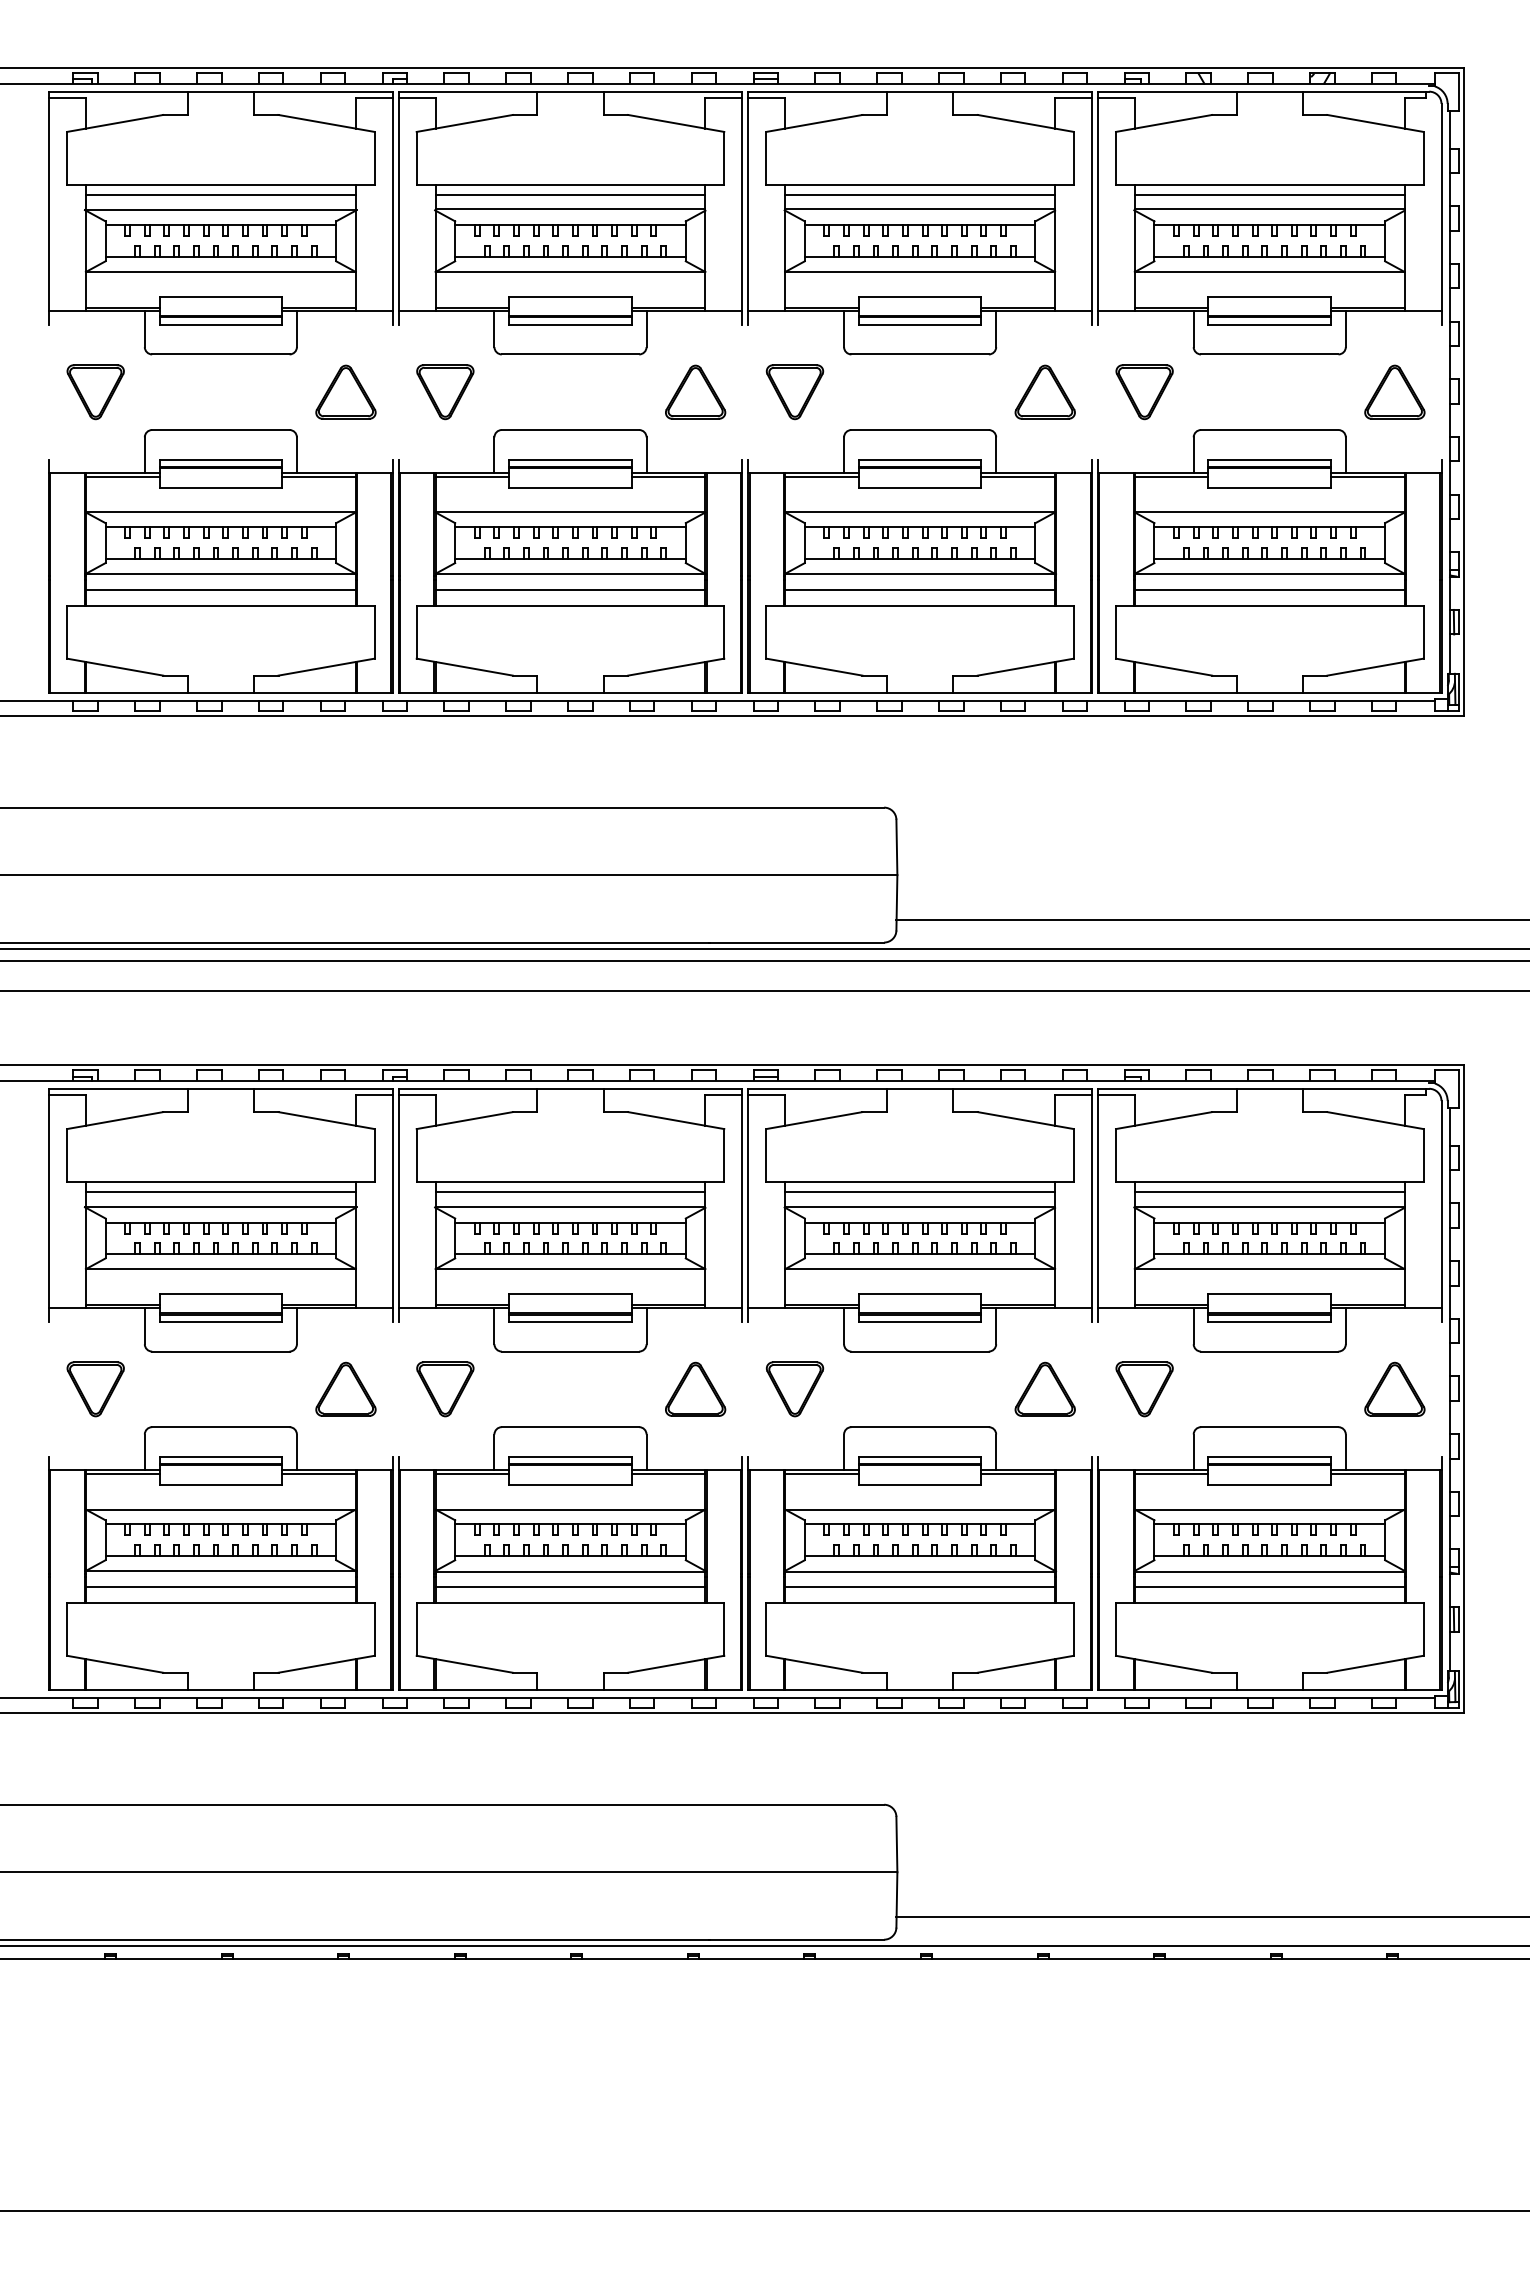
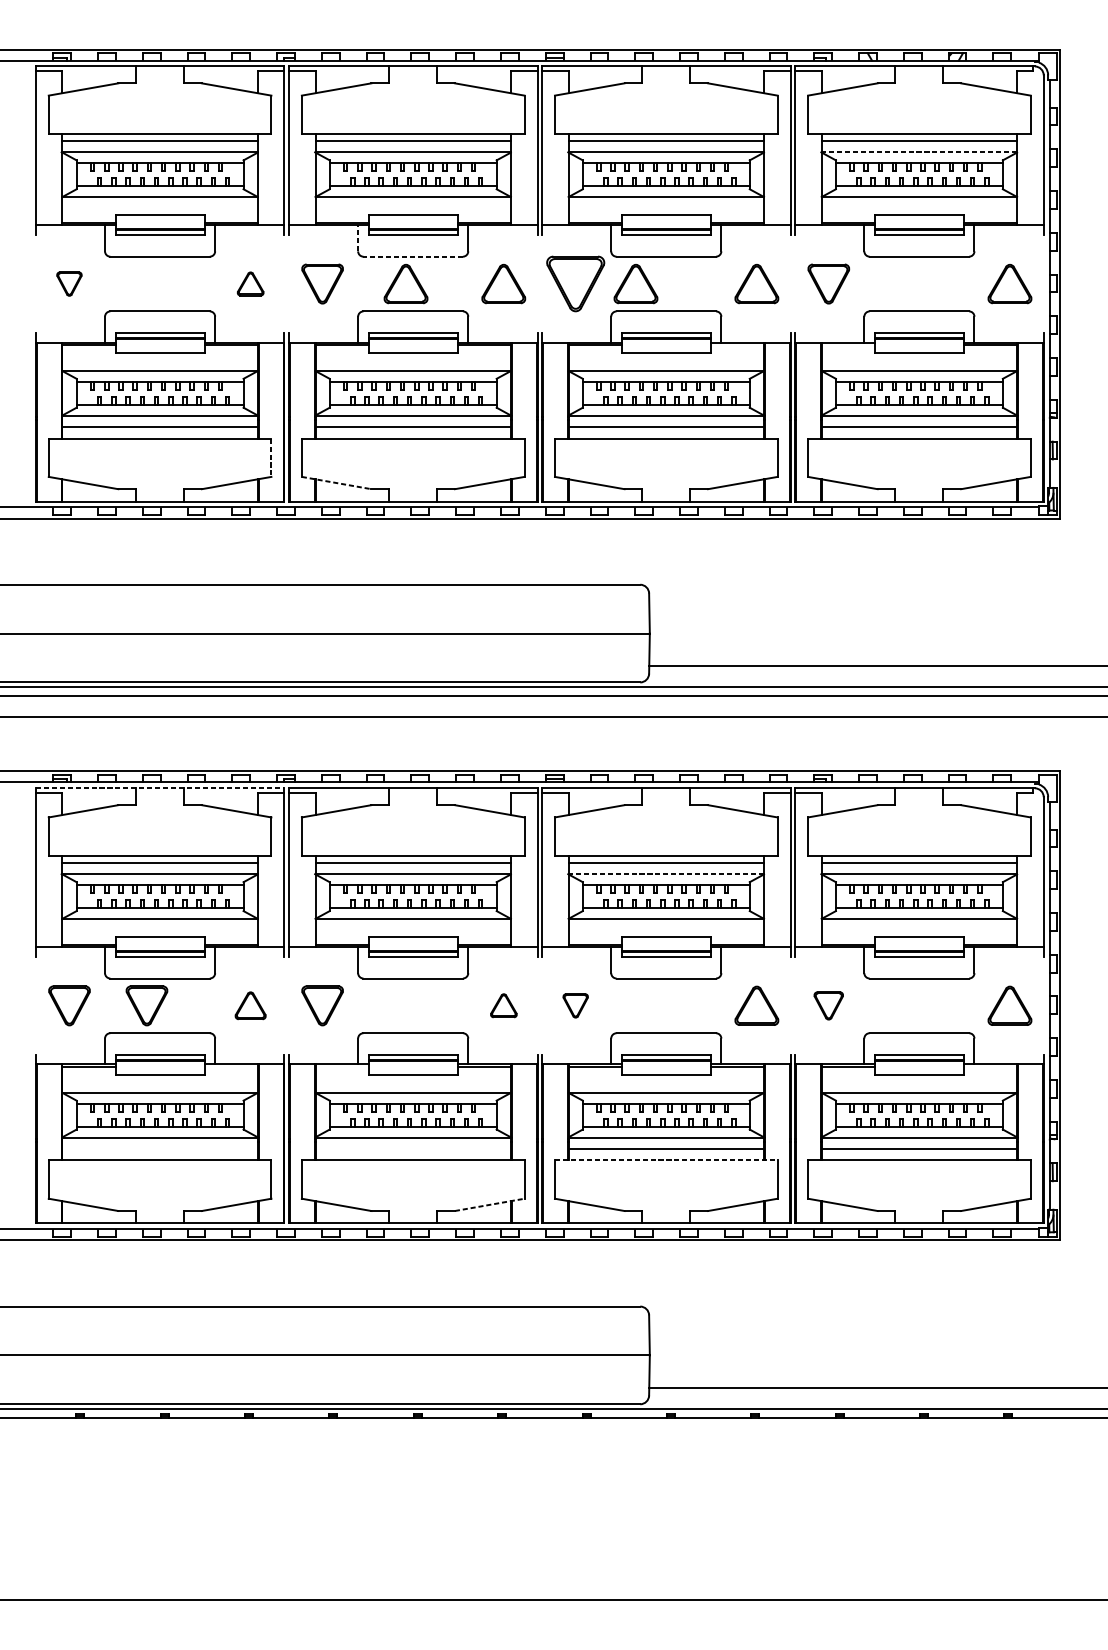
line: (1269, 209) -> (919, 151), solid -> dashed
line: (494, 329) -> (358, 238), solid -> dashed
line: (570, 354) -> (413, 256), solid -> dashed
part: (345, 391) -> (250, 283), size x0.6
part: (560, 391) -> (405, 283), added
part: (877, 391) -> (635, 283), added
part: (95, 392) -> (69, 284), size x0.6
part: (794, 392) -> (575, 284), size x1.4
line: (1018, 476) -> (737, 345), removed
line: (1171, 476) -> (848, 345), removed
line: (374, 632) -> (271, 457), solid -> dashed
line: (464, 667) -> (336, 483), solid -> dashed
line: (220, 1088) -> (159, 788), solid -> dashed
line: (920, 1206) -> (666, 873), solid -> dashed
part: (345, 1388) -> (250, 1005), size x0.7
part: (695, 1388) -> (503, 1005), size x0.6
part: (202, 1389) -> (146, 1005), added
part: (794, 1389) -> (575, 1005), size x0.6
part: (1144, 1389) -> (828, 1005), size x0.7
line: (318, 1474) -> (230, 1067), removed
line: (472, 1474) -> (342, 1067), removed
line: (1367, 1474) -> (990, 1067), removed
line: (220, 1586) -> (159, 1148), removed
line: (570, 1586) -> (413, 1148), removed
line: (920, 1602) -> (666, 1160), solid -> dashed
line: (676, 1664) -> (489, 1205), solid -> dashed

